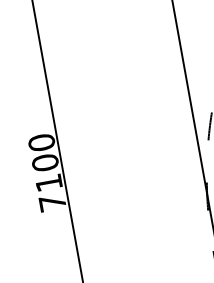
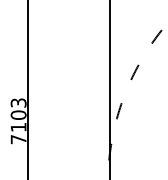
text: (41, 141) -> (18, 102), 7100 -> 7103

